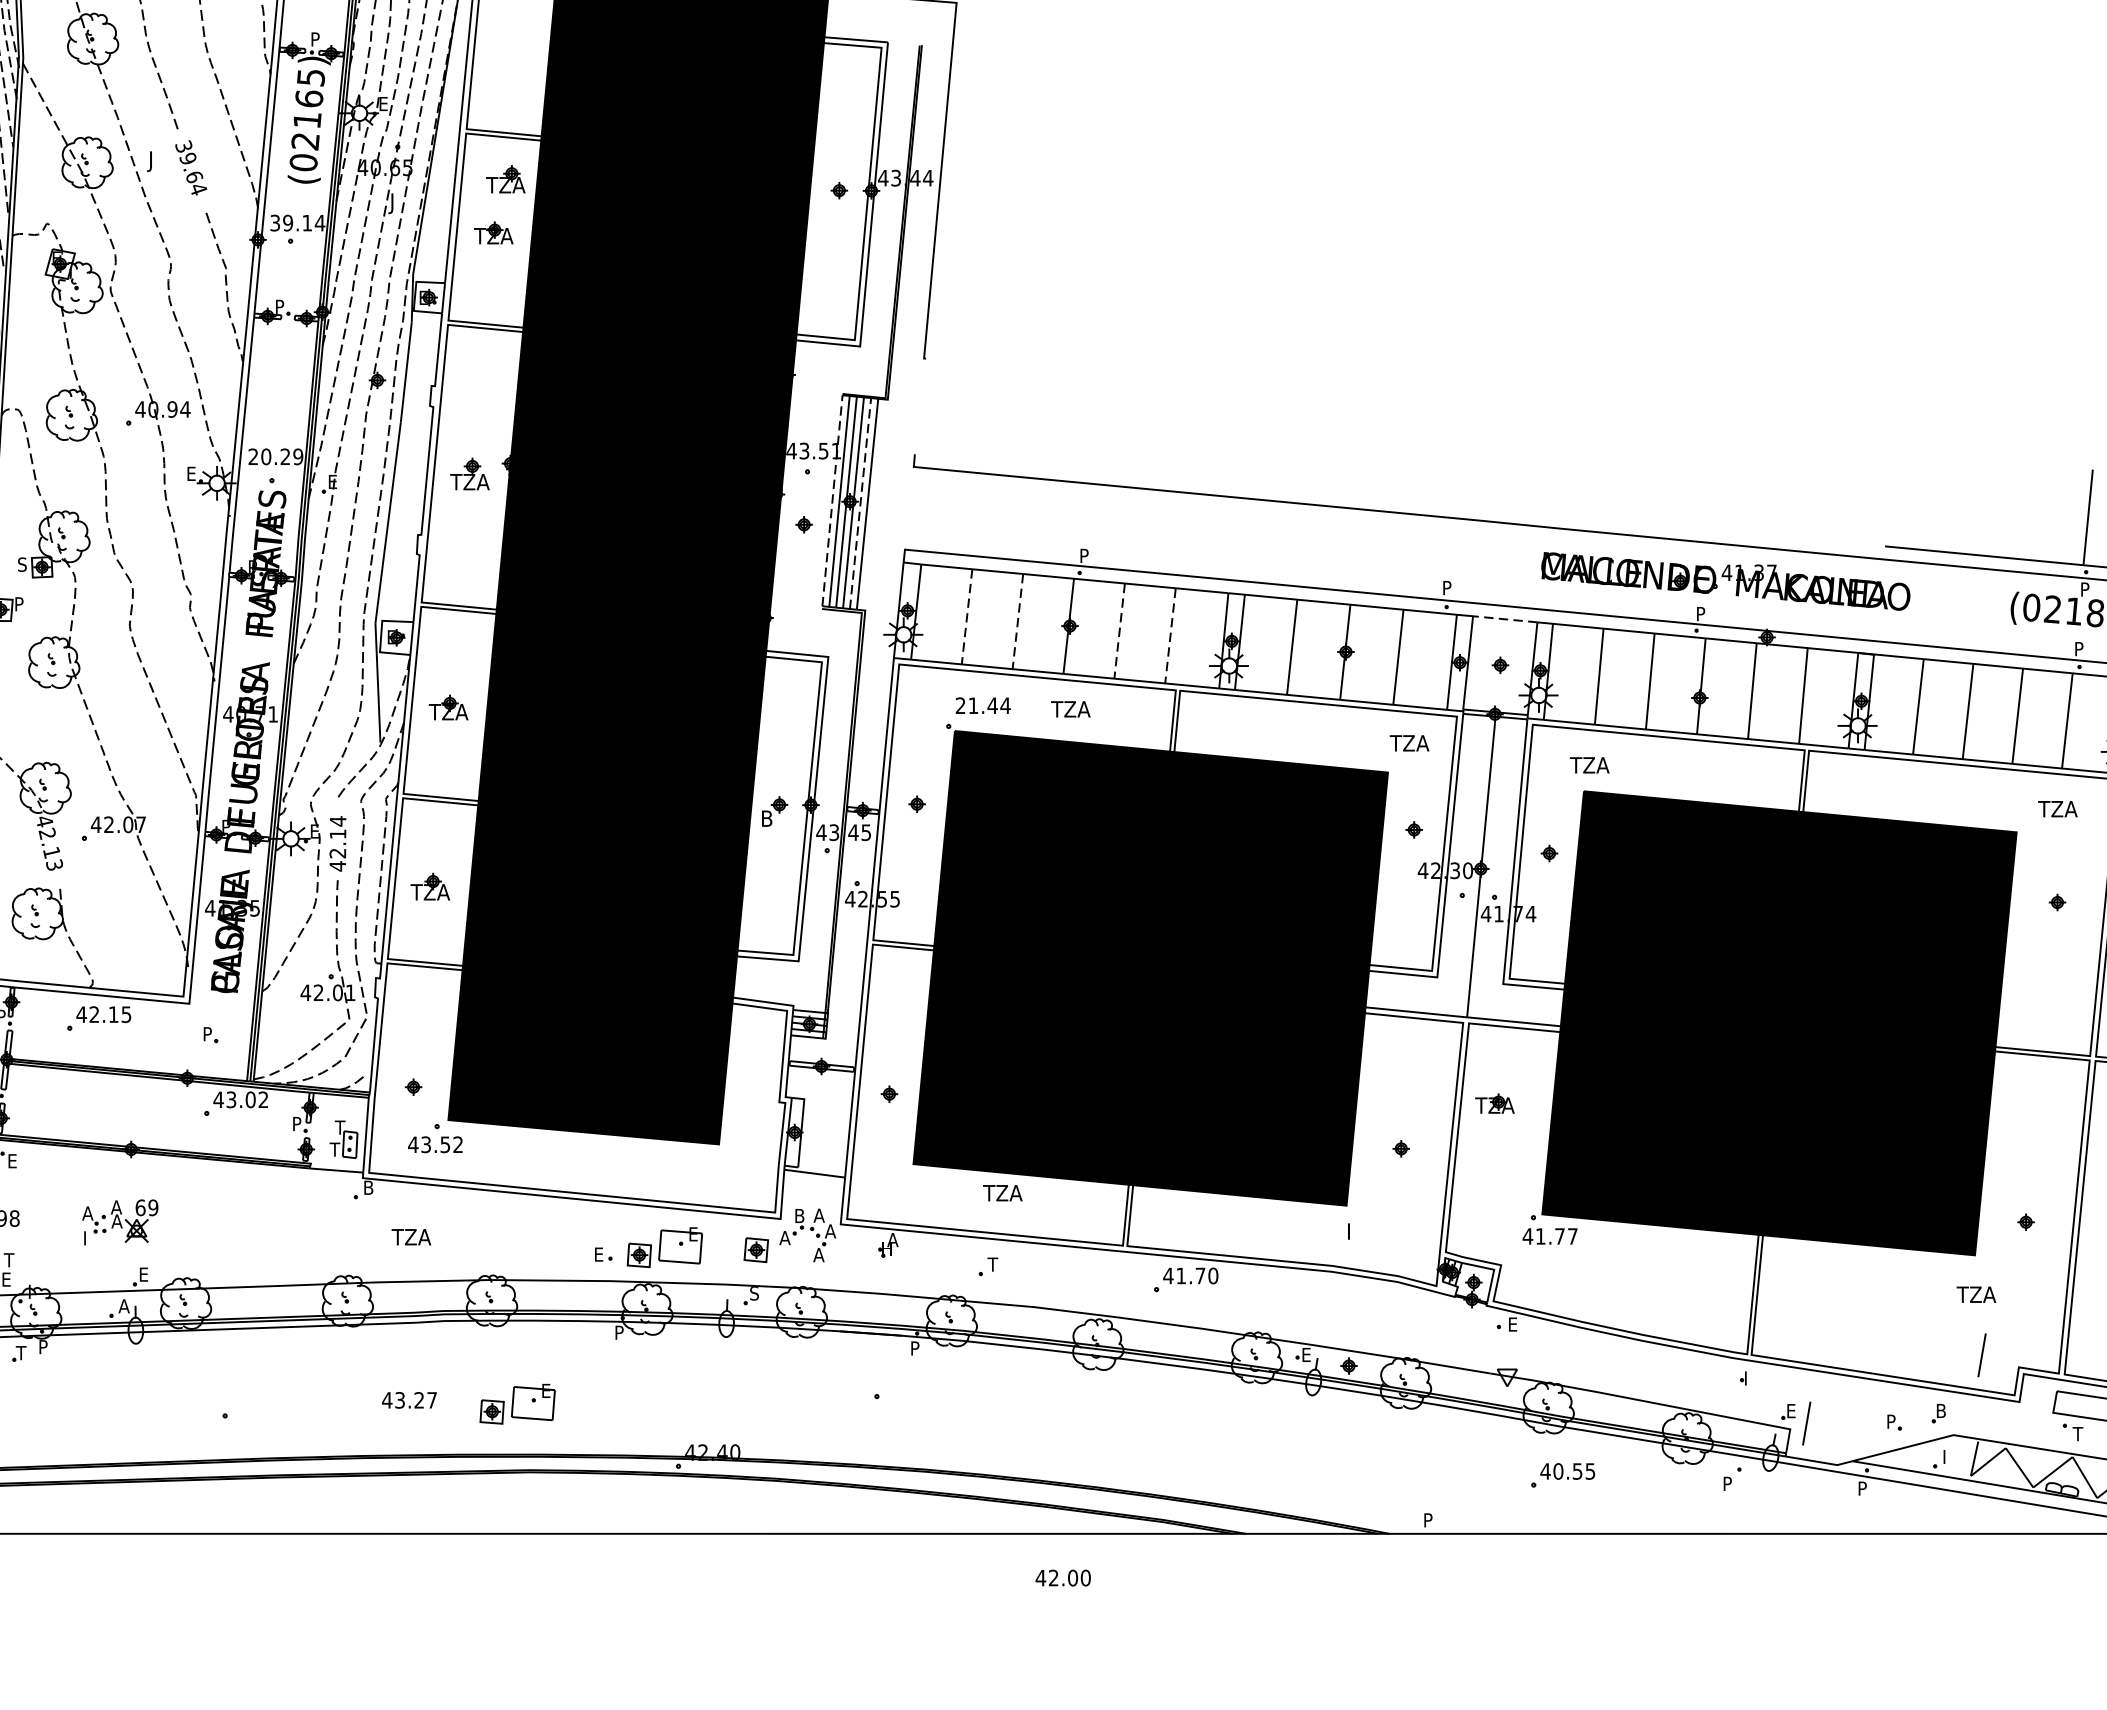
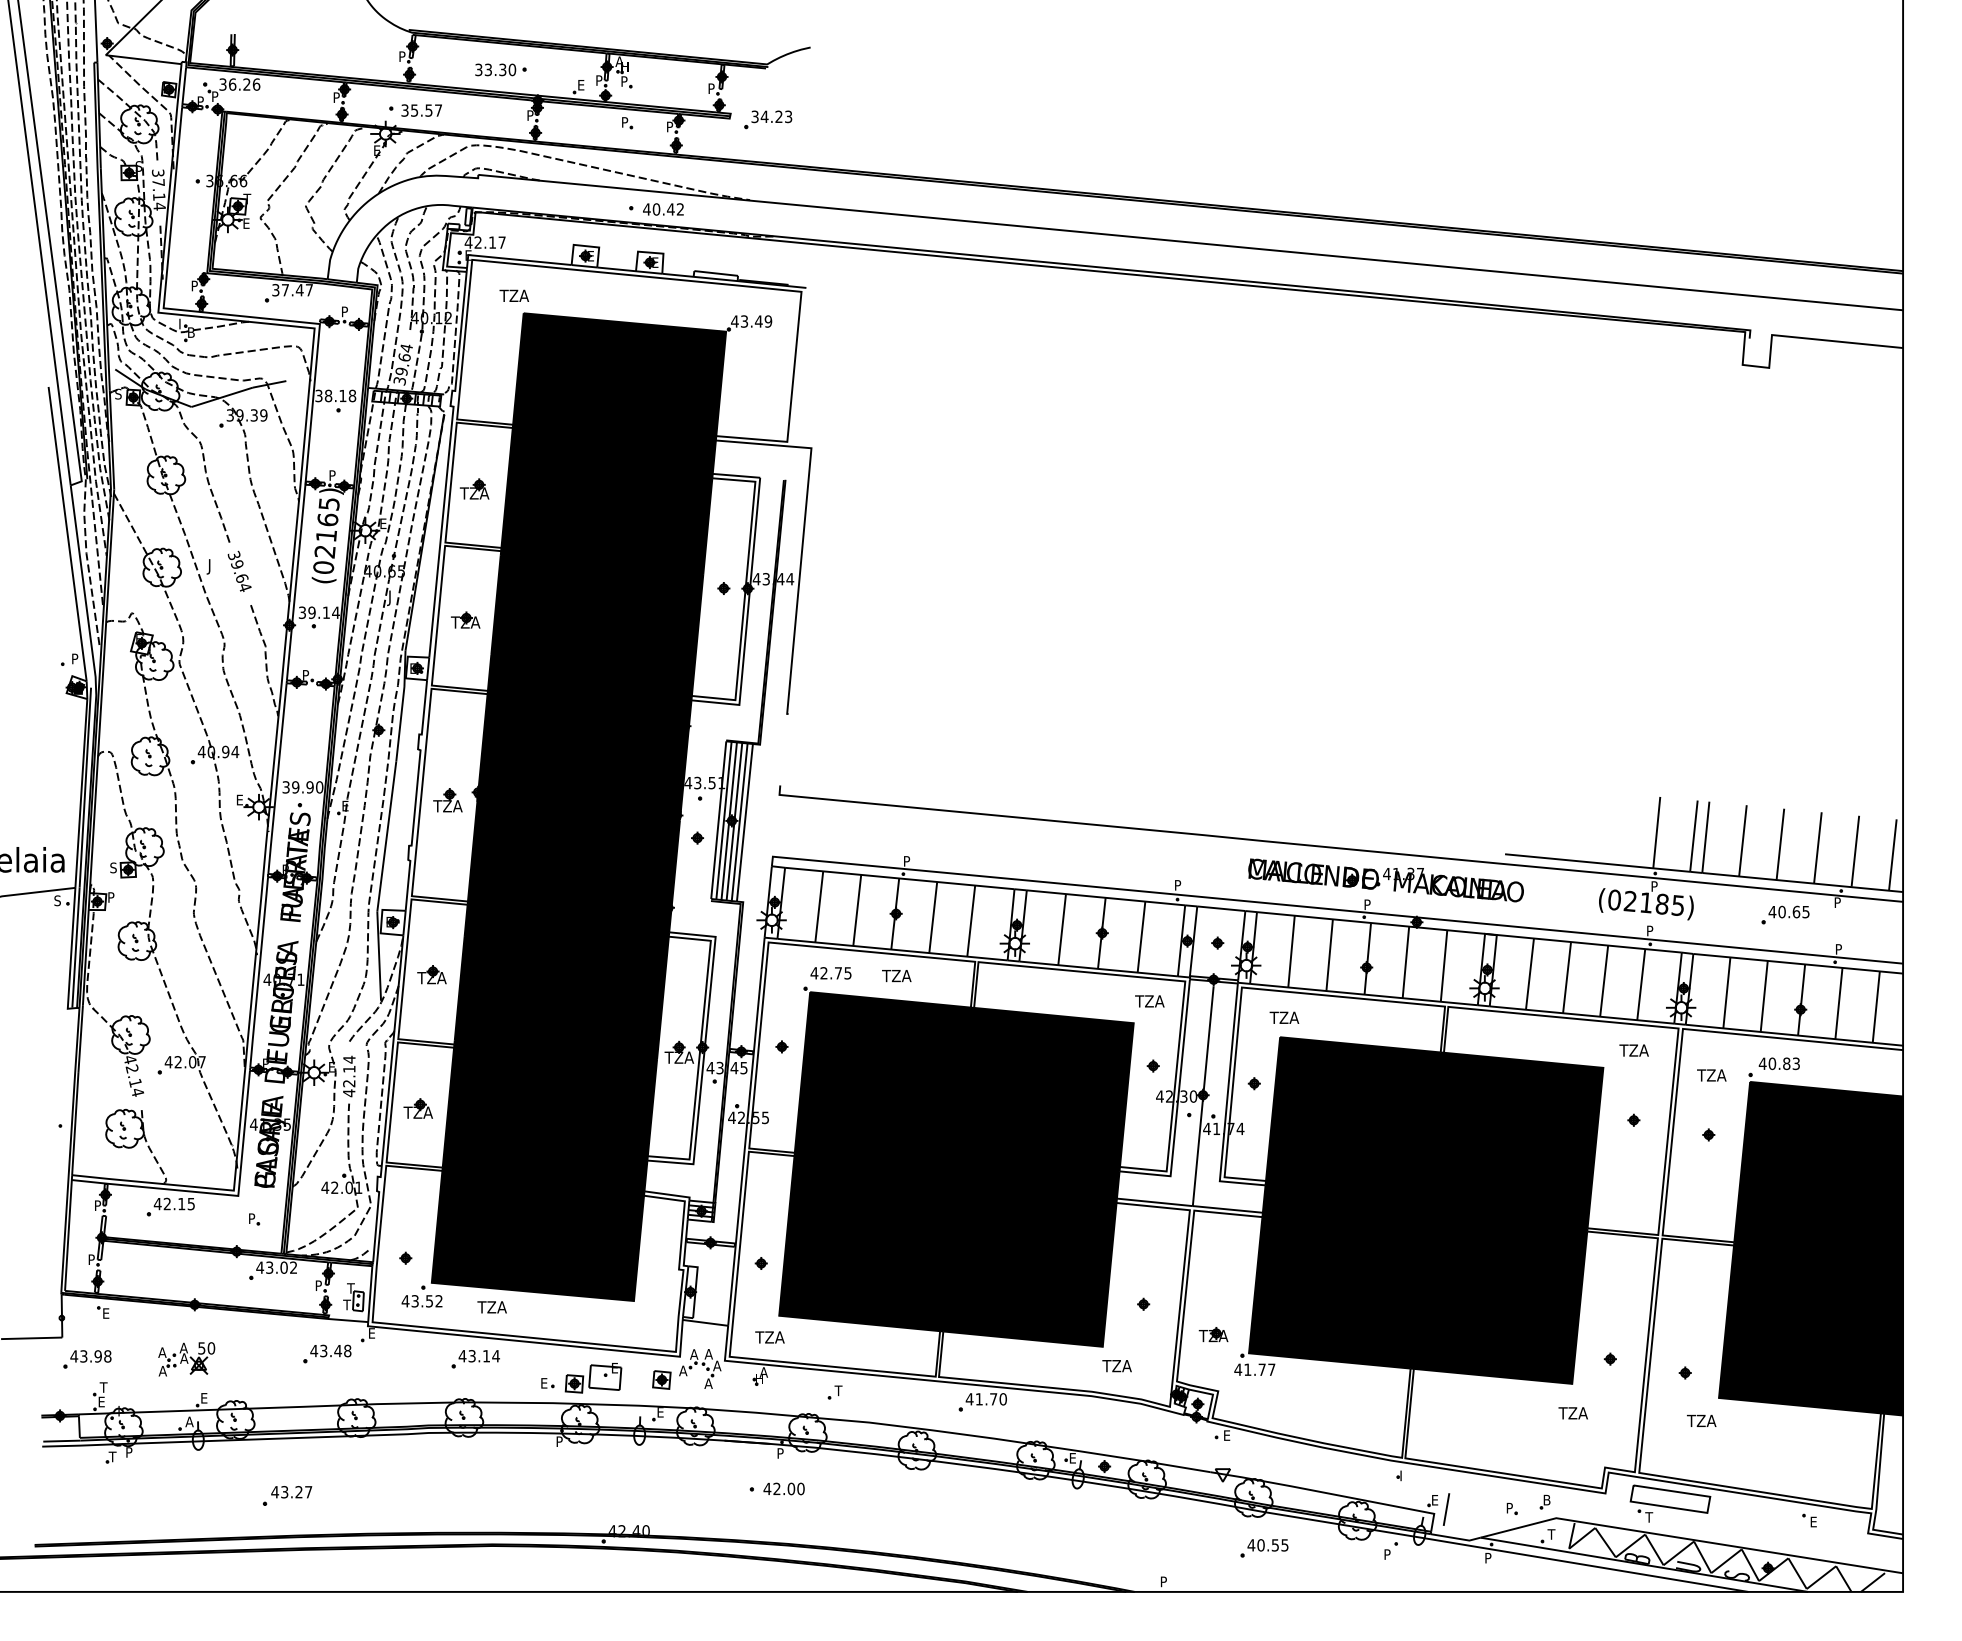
part: (505, 178) -> (474, 488), moved
text: (275, 457) -> (302, 787), 20.29 -> 39.90
line: (832, 499) -> (718, 819), dashed -> solid
line: (860, 502) -> (739, 821), dashed -> solid
line: (967, 616) -> (819, 906), dashed -> solid
line: (1504, 618) -> (1220, 908), dashed -> solid
line: (1018, 621) -> (857, 910), dashed -> solid
line: (1119, 631) -> (933, 917), dashed -> solid
line: (1170, 636) -> (971, 921), dashed -> solid
text: (982, 706) -> (830, 973), 21.44 -> 42.75
text: (779, 818) -> (679, 1057), B -> TZA
text: (54, 865) -> (137, 1092), 42.13 -> 42.14
part: (1494, 1103) -> (1213, 1334), moved
text: (371, 1187) -> (374, 1333), B -> E
text: (1002, 1193) -> (769, 1337), moved
text: (146, 1207) -> (206, 1348), 69 -> 50
part: (308, 1214) -> (327, 1353), added
text: (800, 1216) -> (694, 1354), B -> A
part: (506, 1222) -> (475, 1359), added
text: (1364, 1232) -> (1116, 1366), I -> TZA
text: (410, 1237) -> (491, 1307), moved
text: (87, 1238) -> (162, 1371), I -> A
text: (754, 1293) -> (660, 1412), S -> E
line: (1982, 1355) -> (1577, 1458), removed
text: (409, 1400) -> (291, 1492), moved
part: (517, 1404) -> (483, 1495), removed
text: (1947, 1456) -> (1551, 1534), I -> T
text: (1062, 1577) -> (783, 1488), moved

